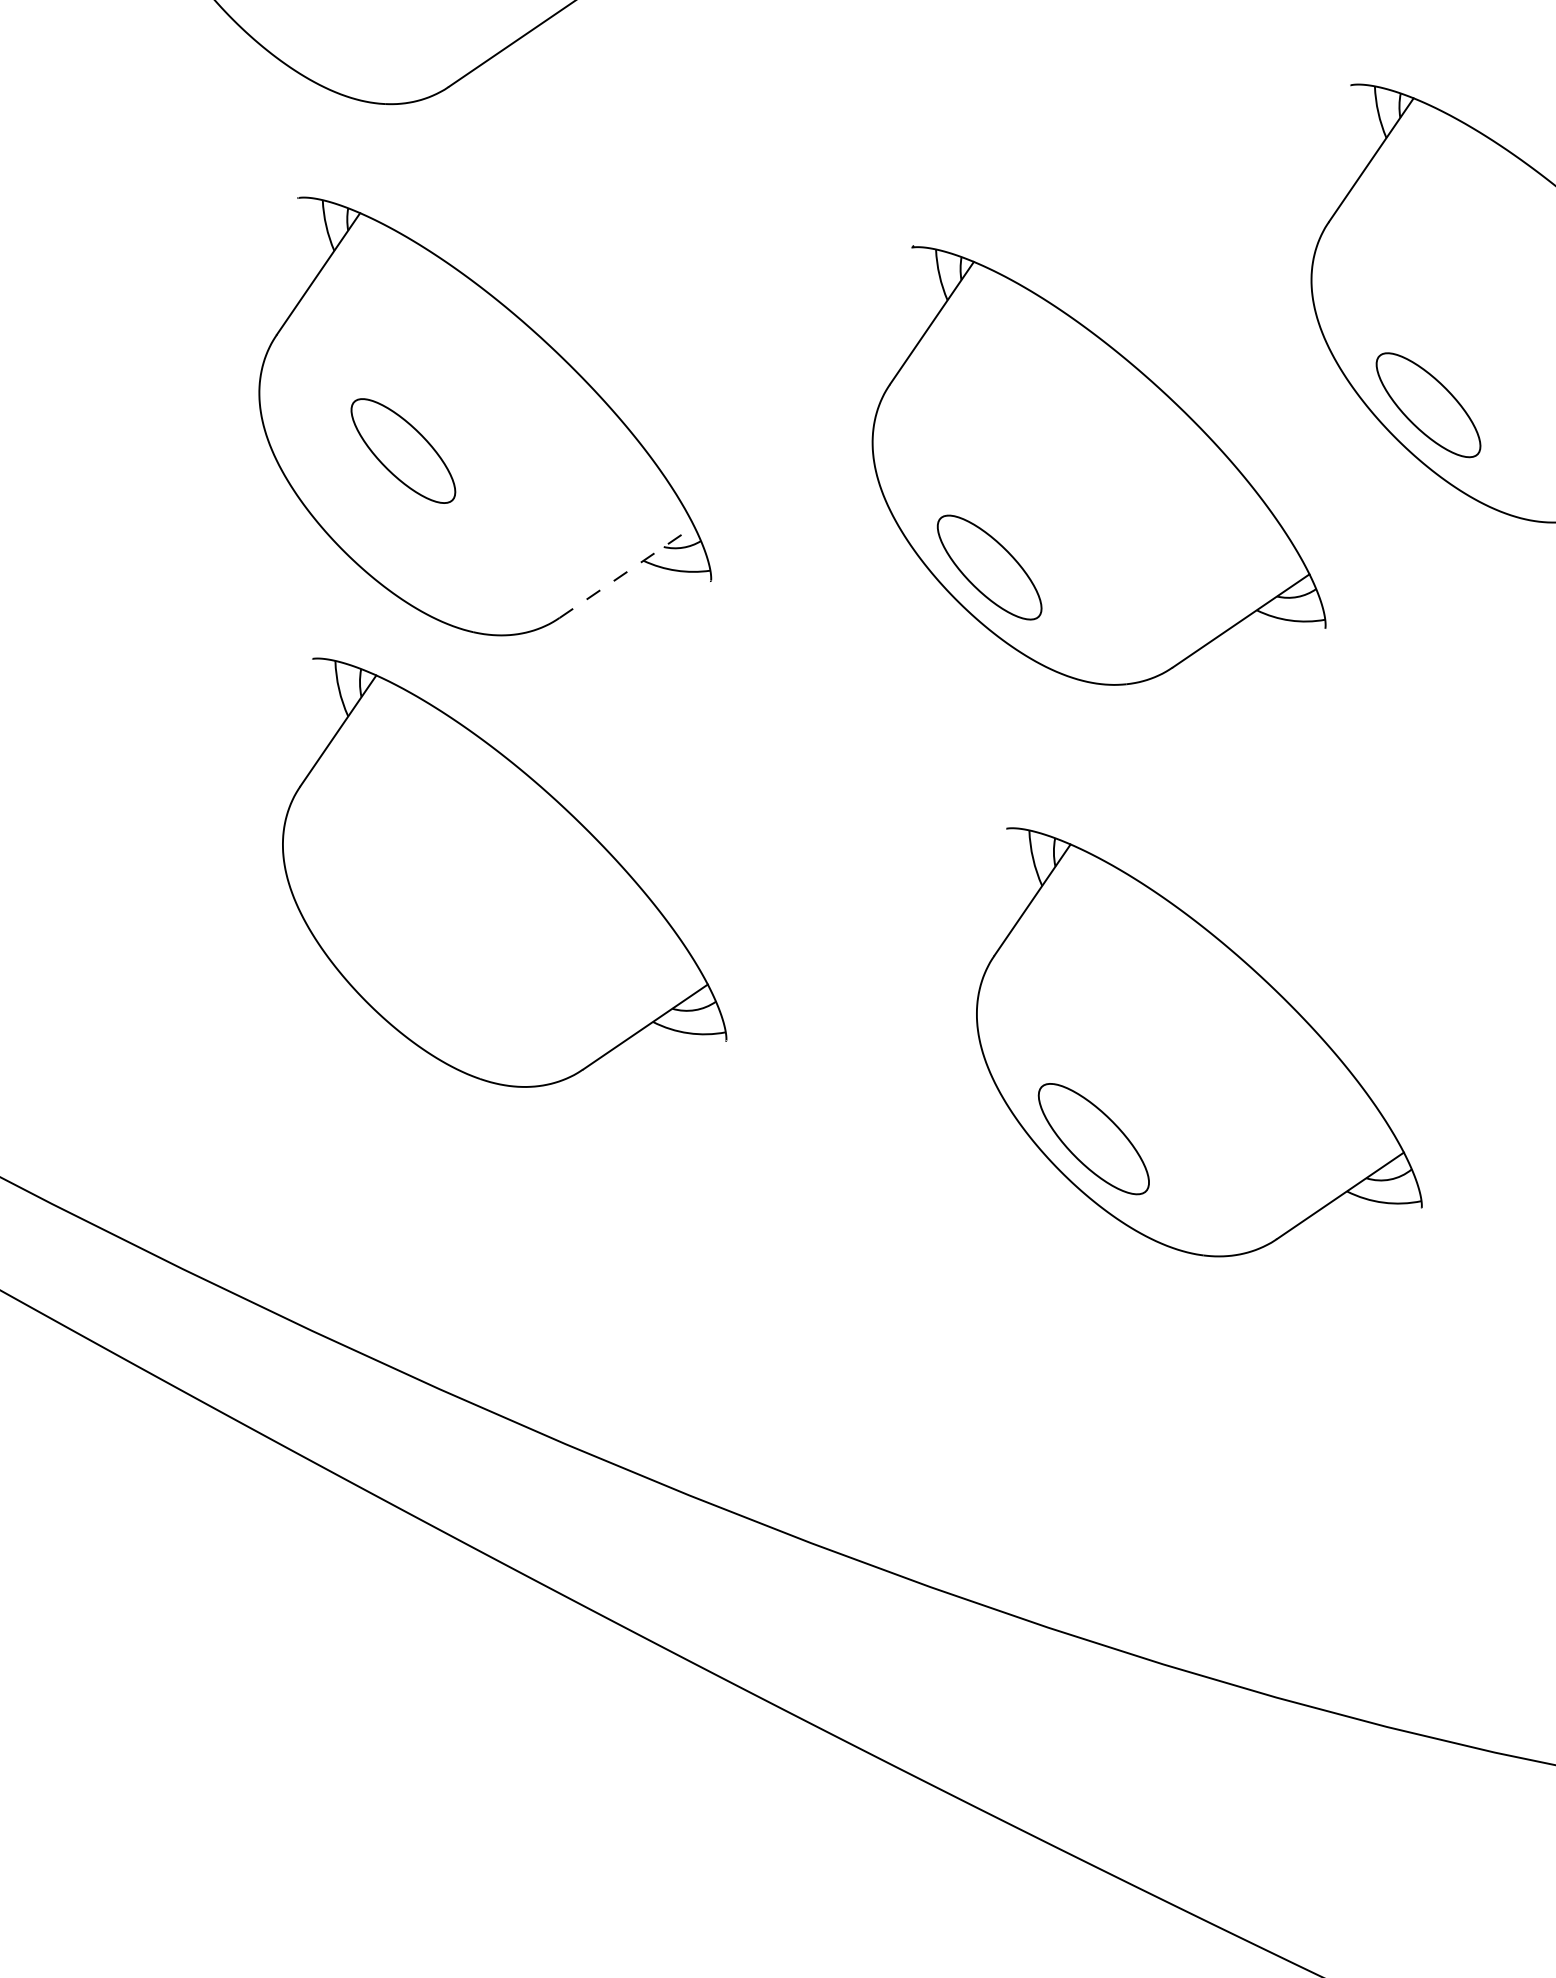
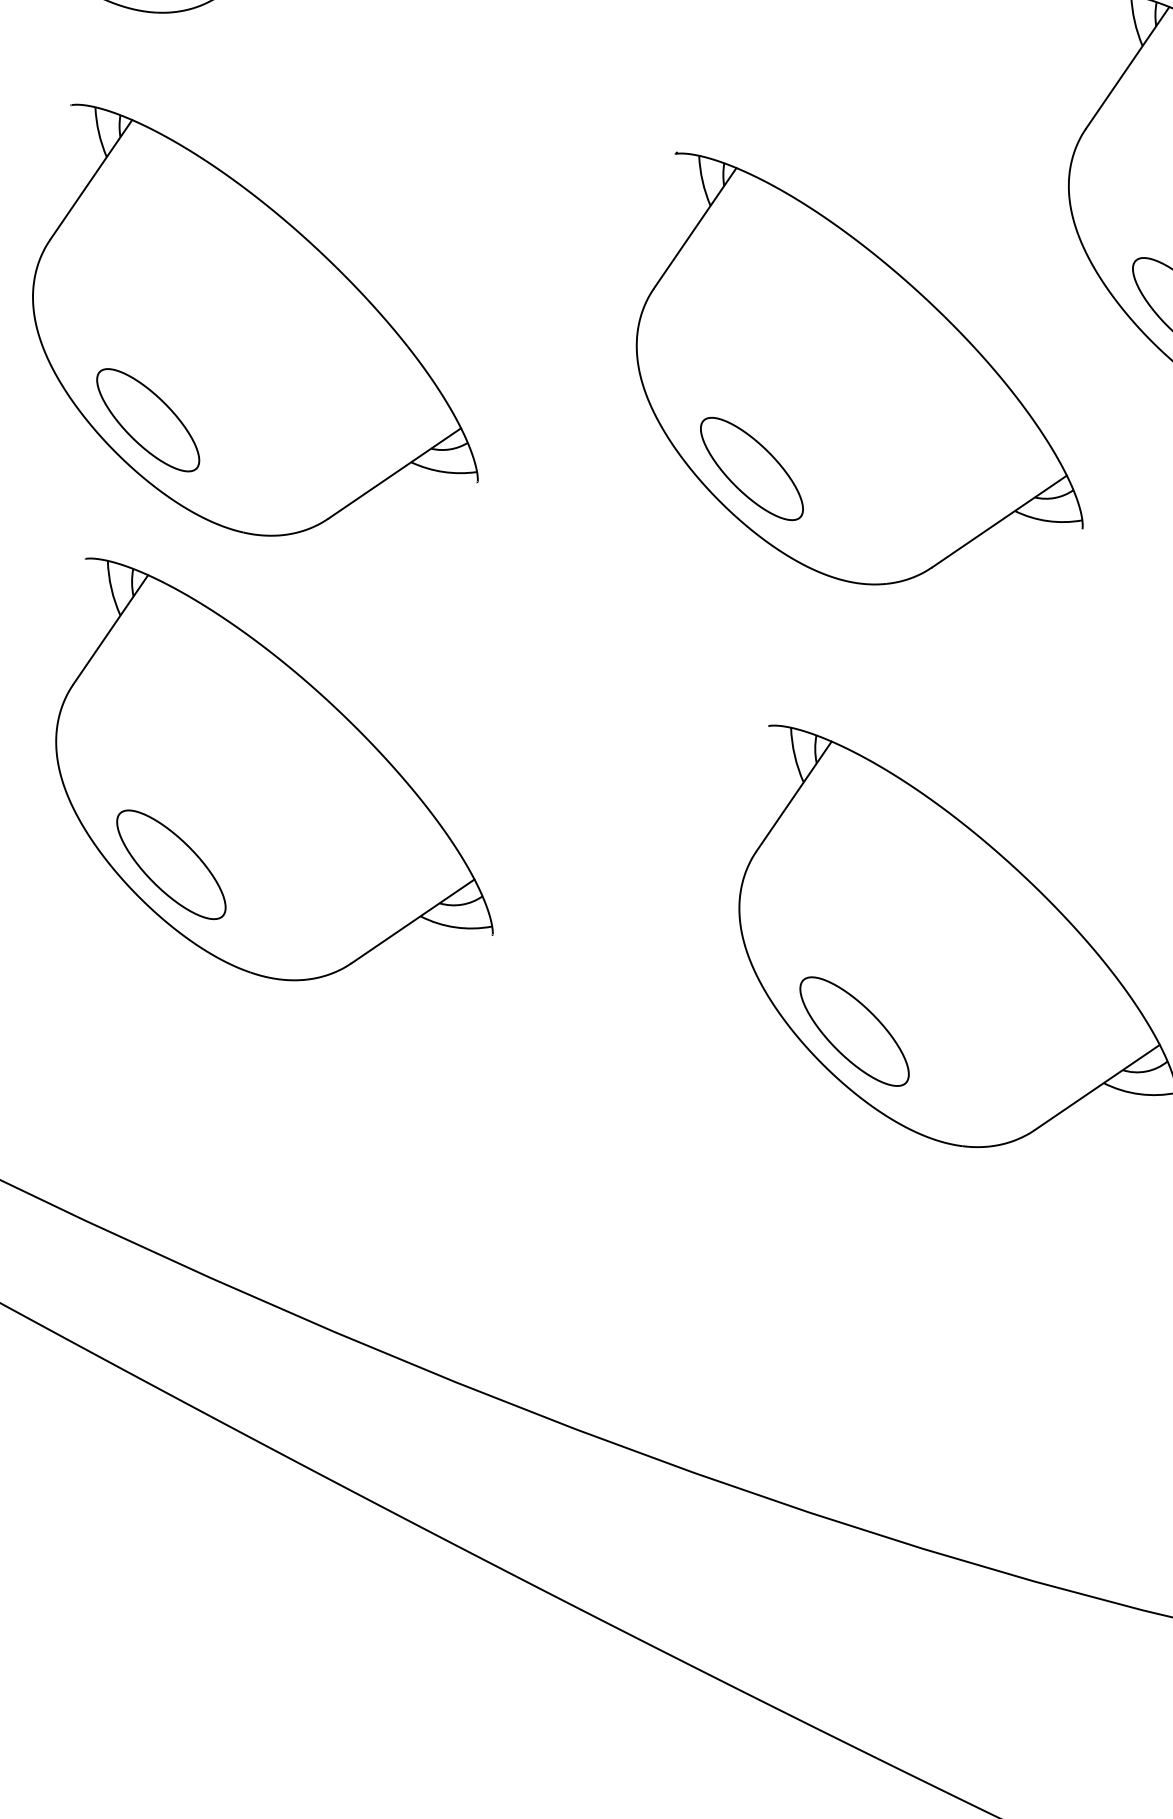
part: (403, 450) -> (148, 419), moved
line: (627, 571) -> (395, 472), dashed -> solid
part: (399, 969) -> (170, 864), added

